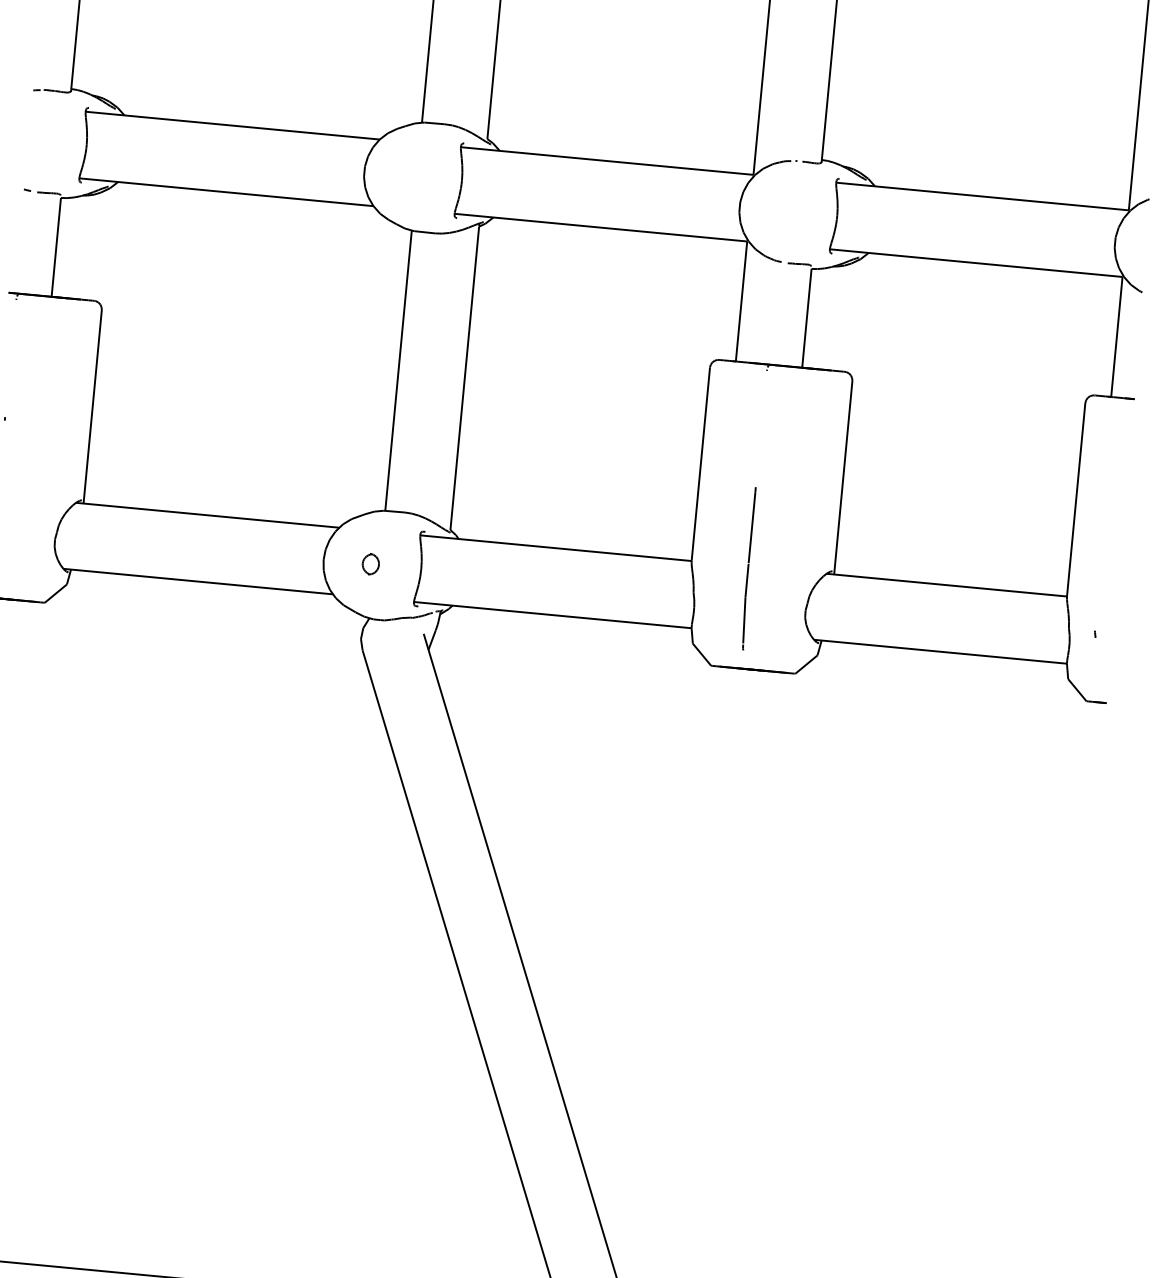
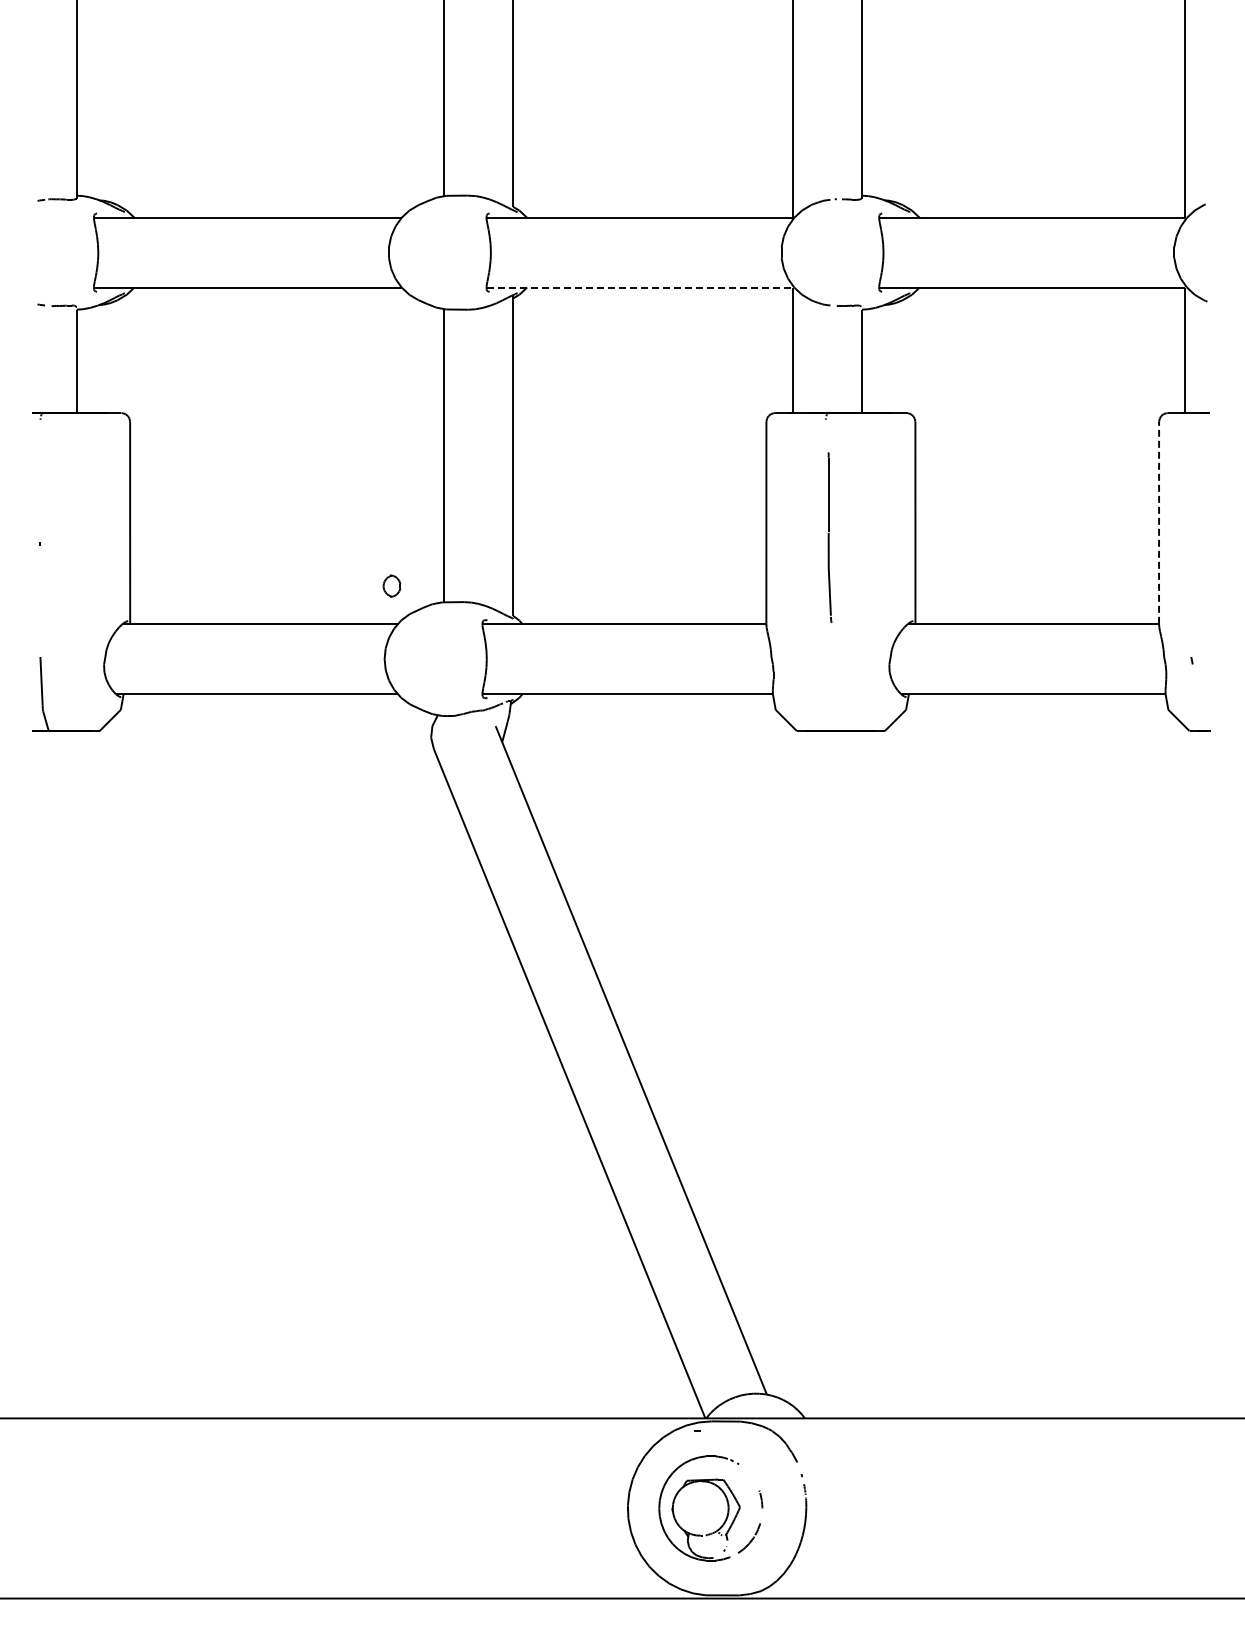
line: (601, 227) -> (640, 287), solid -> dashed
line: (1076, 499) -> (1159, 522), solid -> dashed
part: (370, 563) -> (391, 585), moved
part: (748, 568) -> (829, 537), moved

